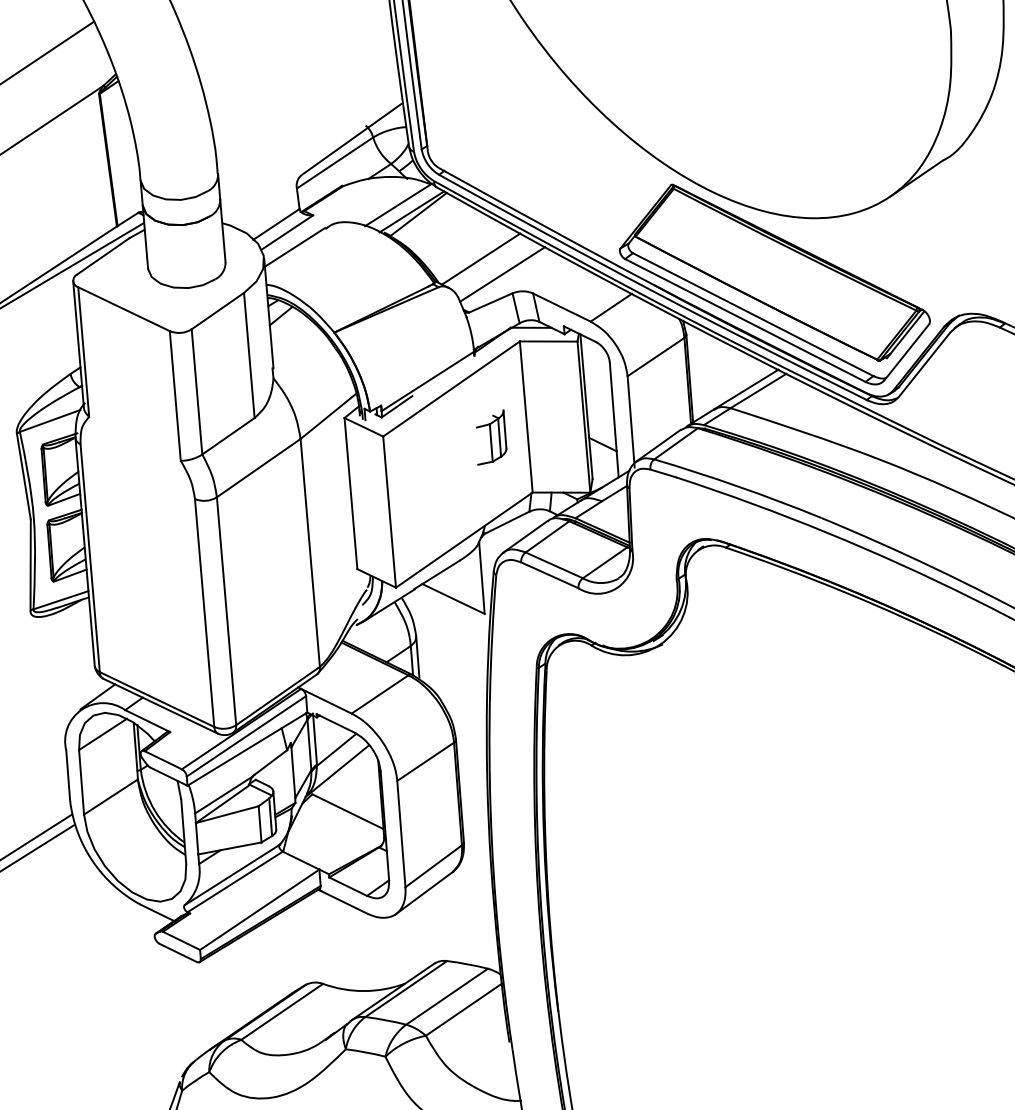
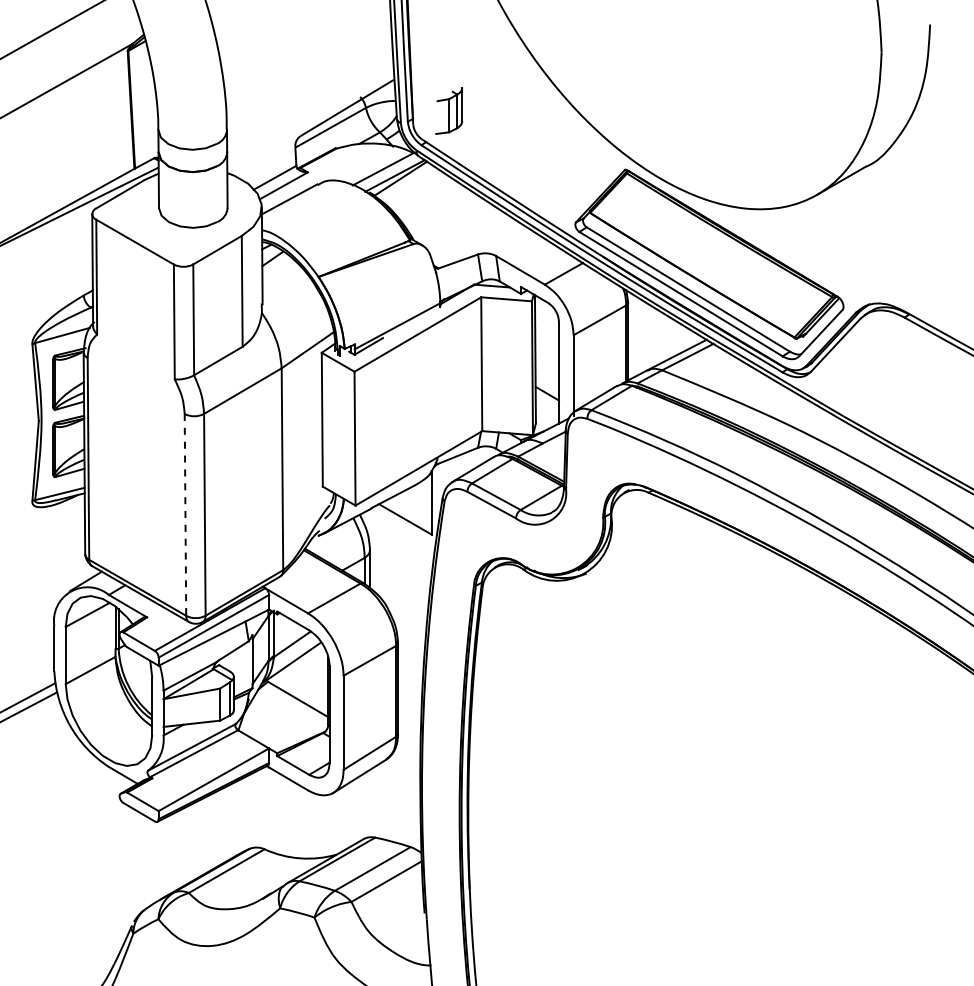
line: (480, 259) -> (452, 222), removed
line: (502, 274) -> (470, 237), removed
part: (491, 437) -> (449, 110), moved
line: (204, 612) -> (185, 514), solid -> dashed

